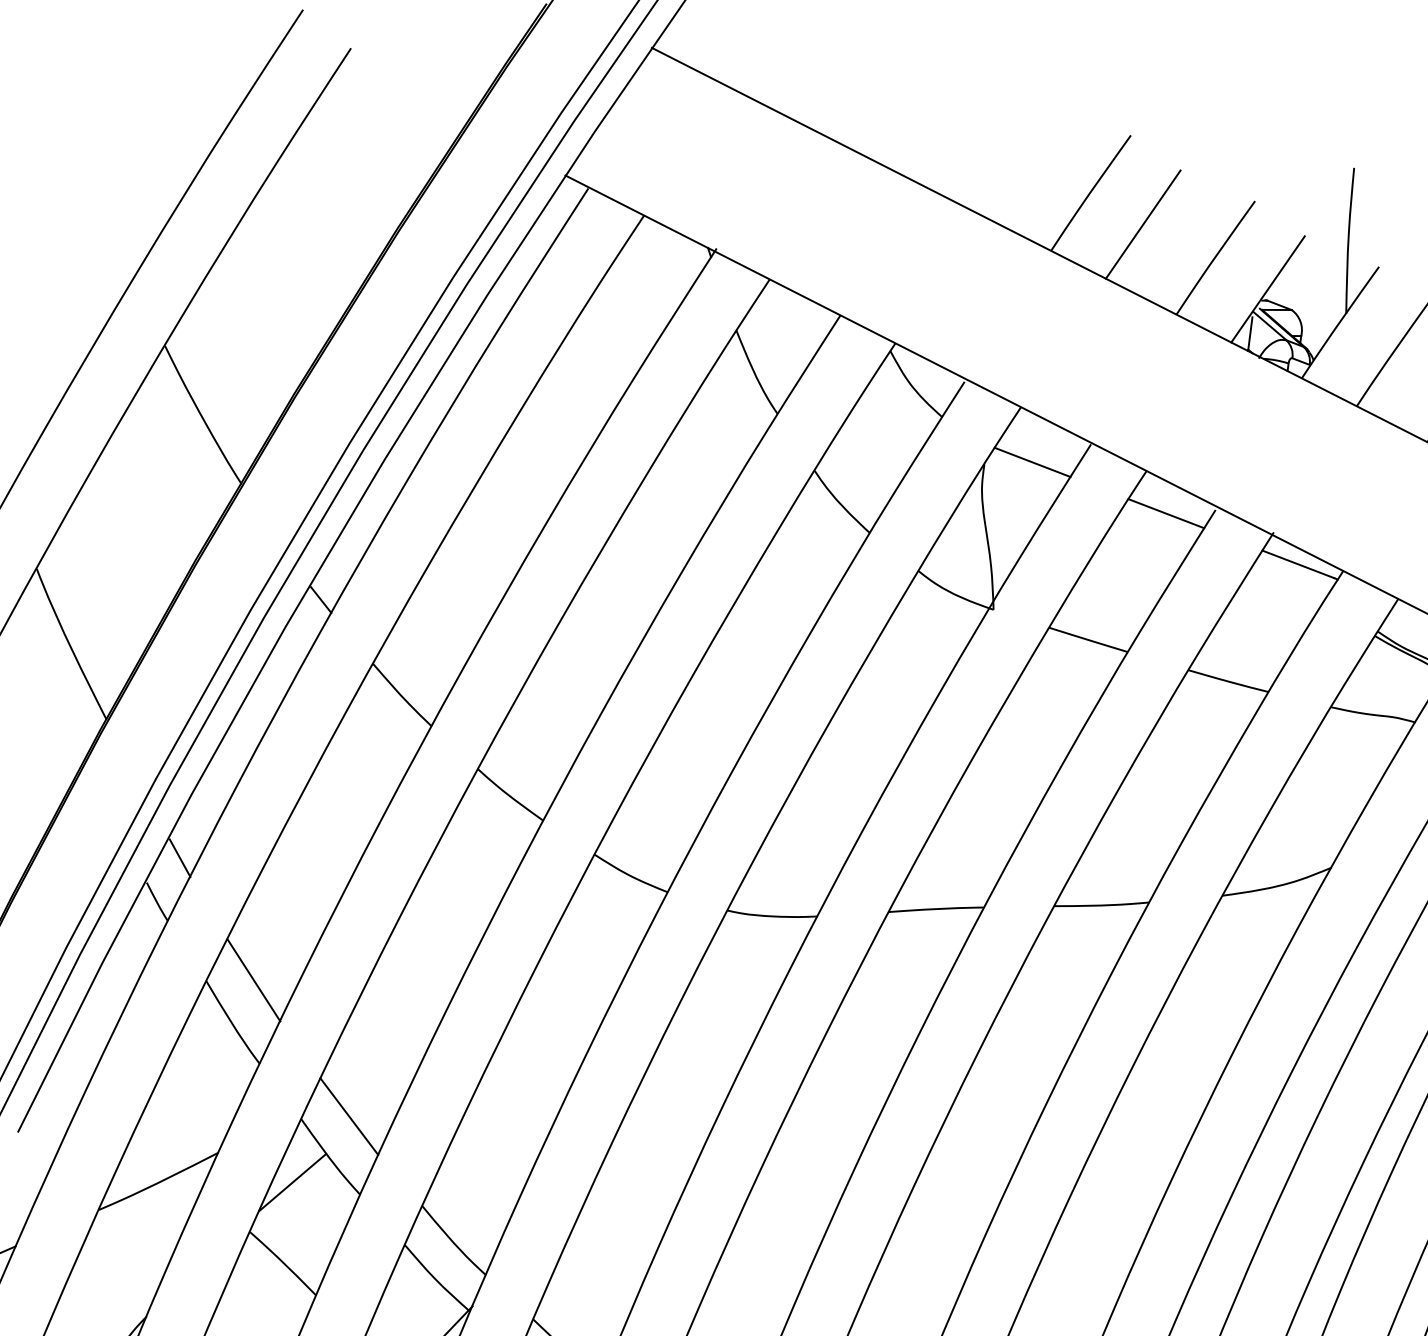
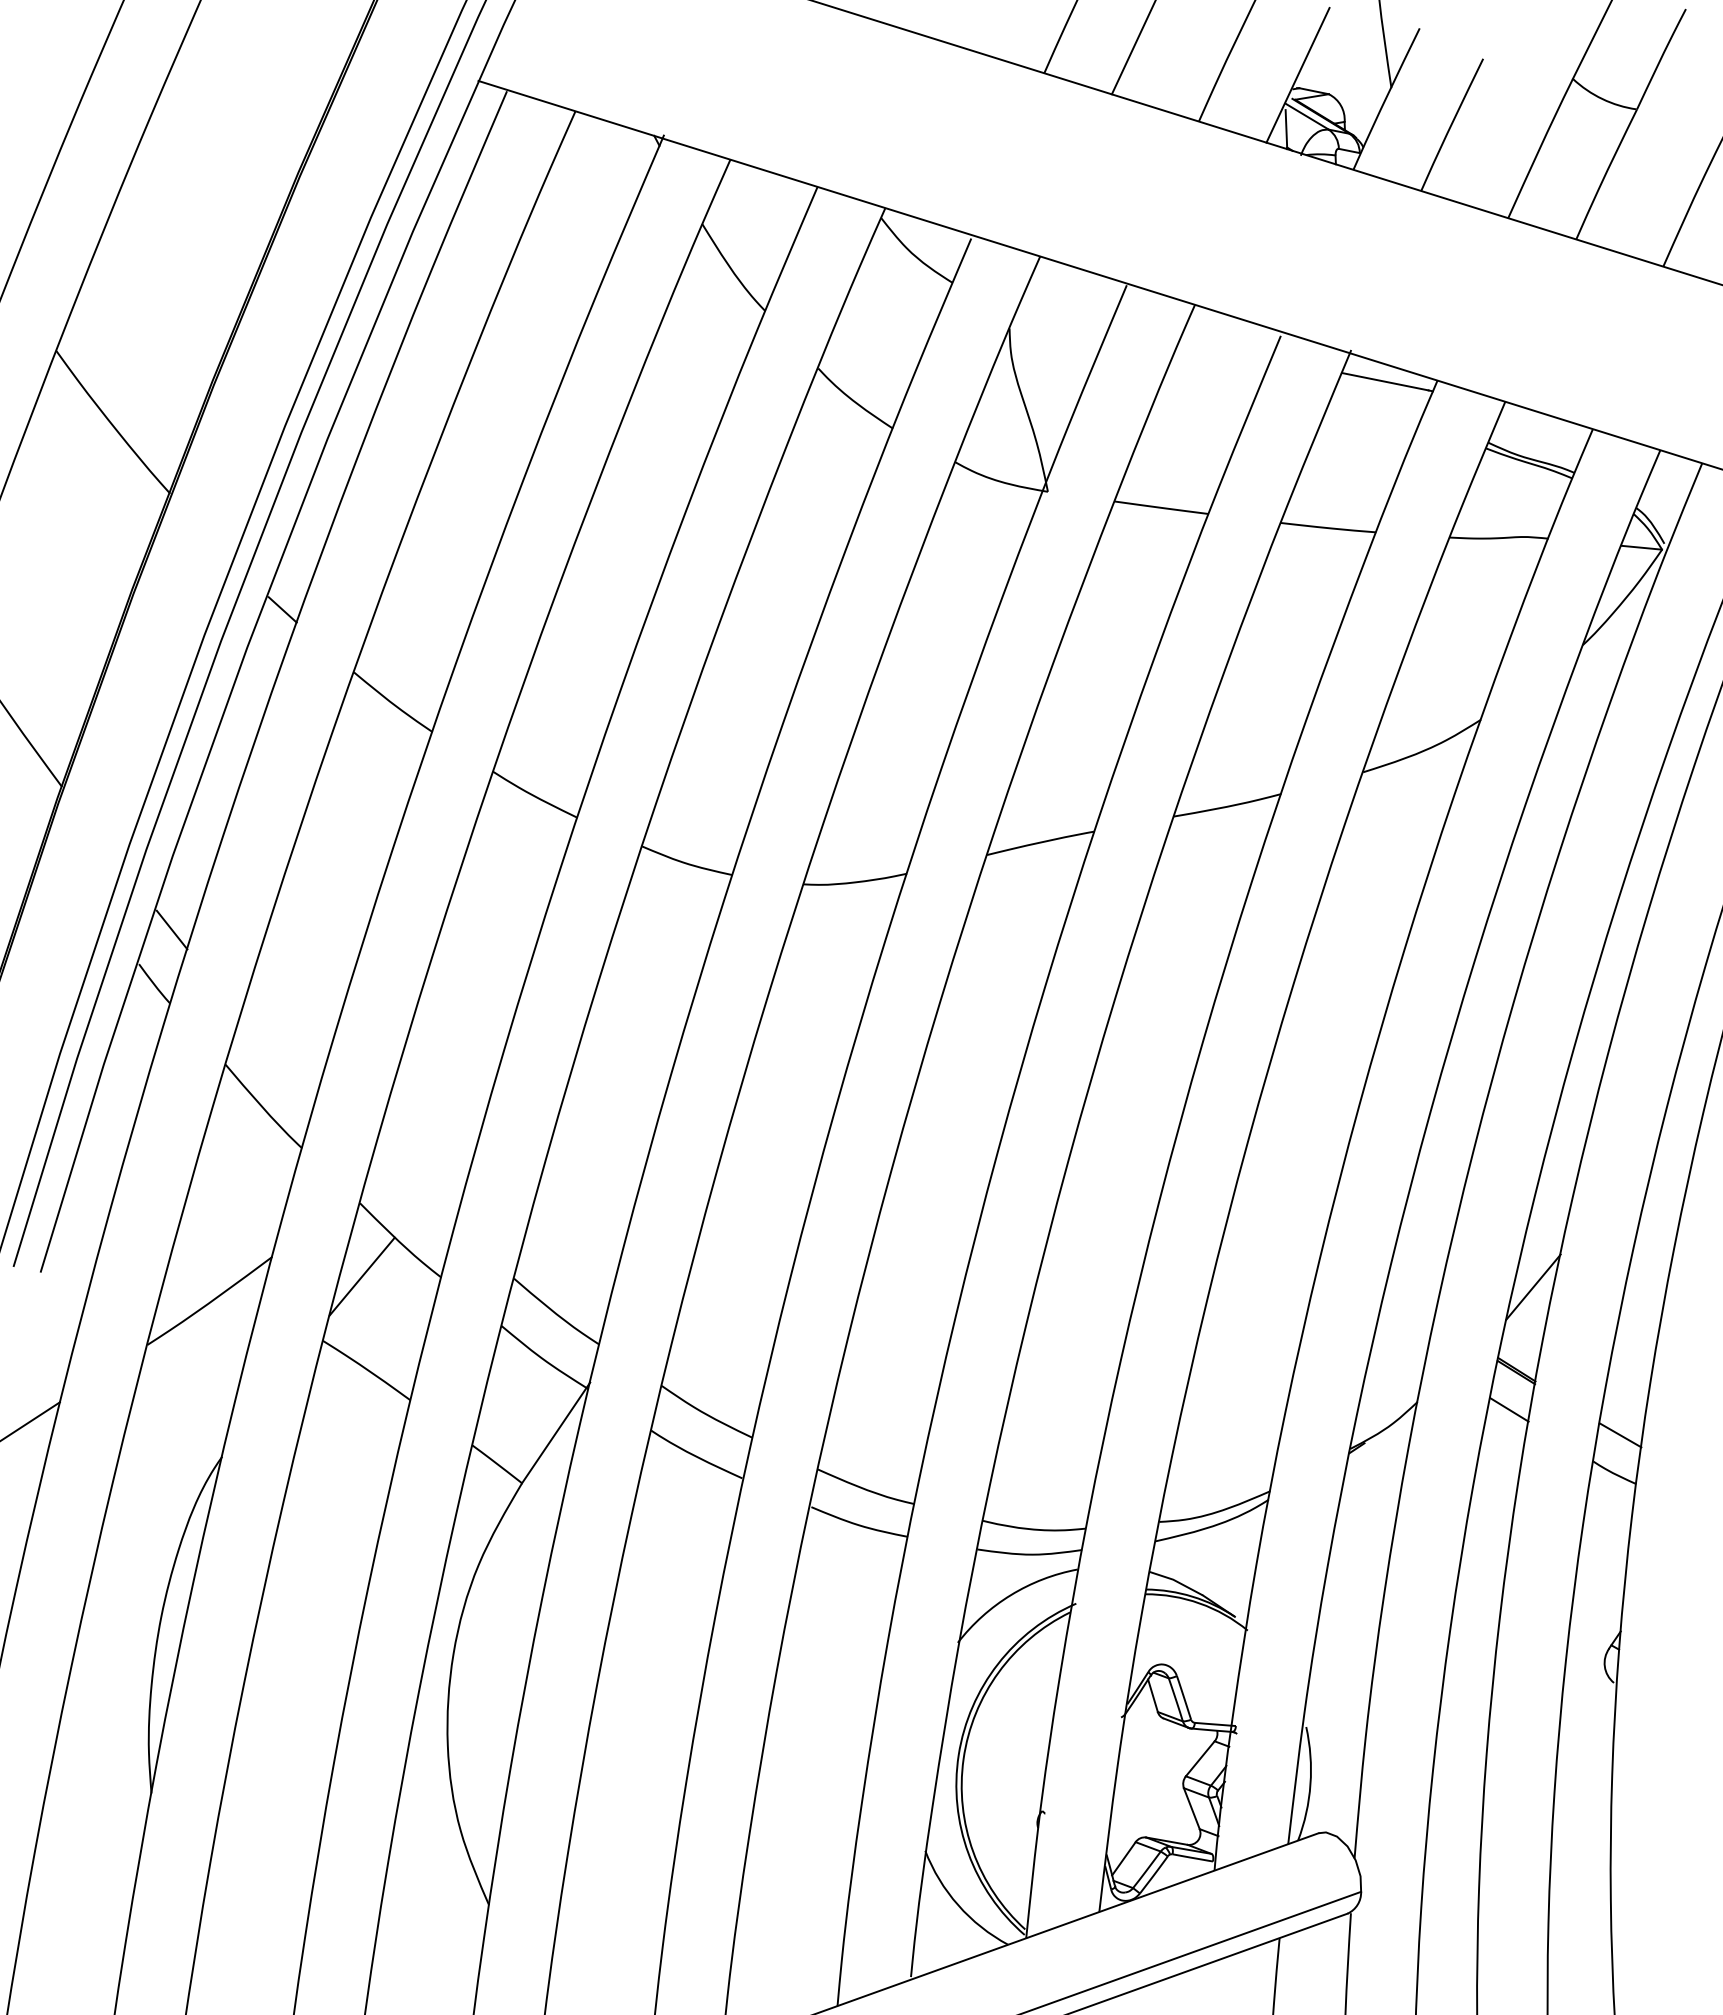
line: (1032, 461) -> (1063, 316), removed
line: (1166, 513) -> (1225, 349), removed
line: (254, 980) -> (279, 1054), removed
line: (349, 1116) -> (413, 1190), removed

